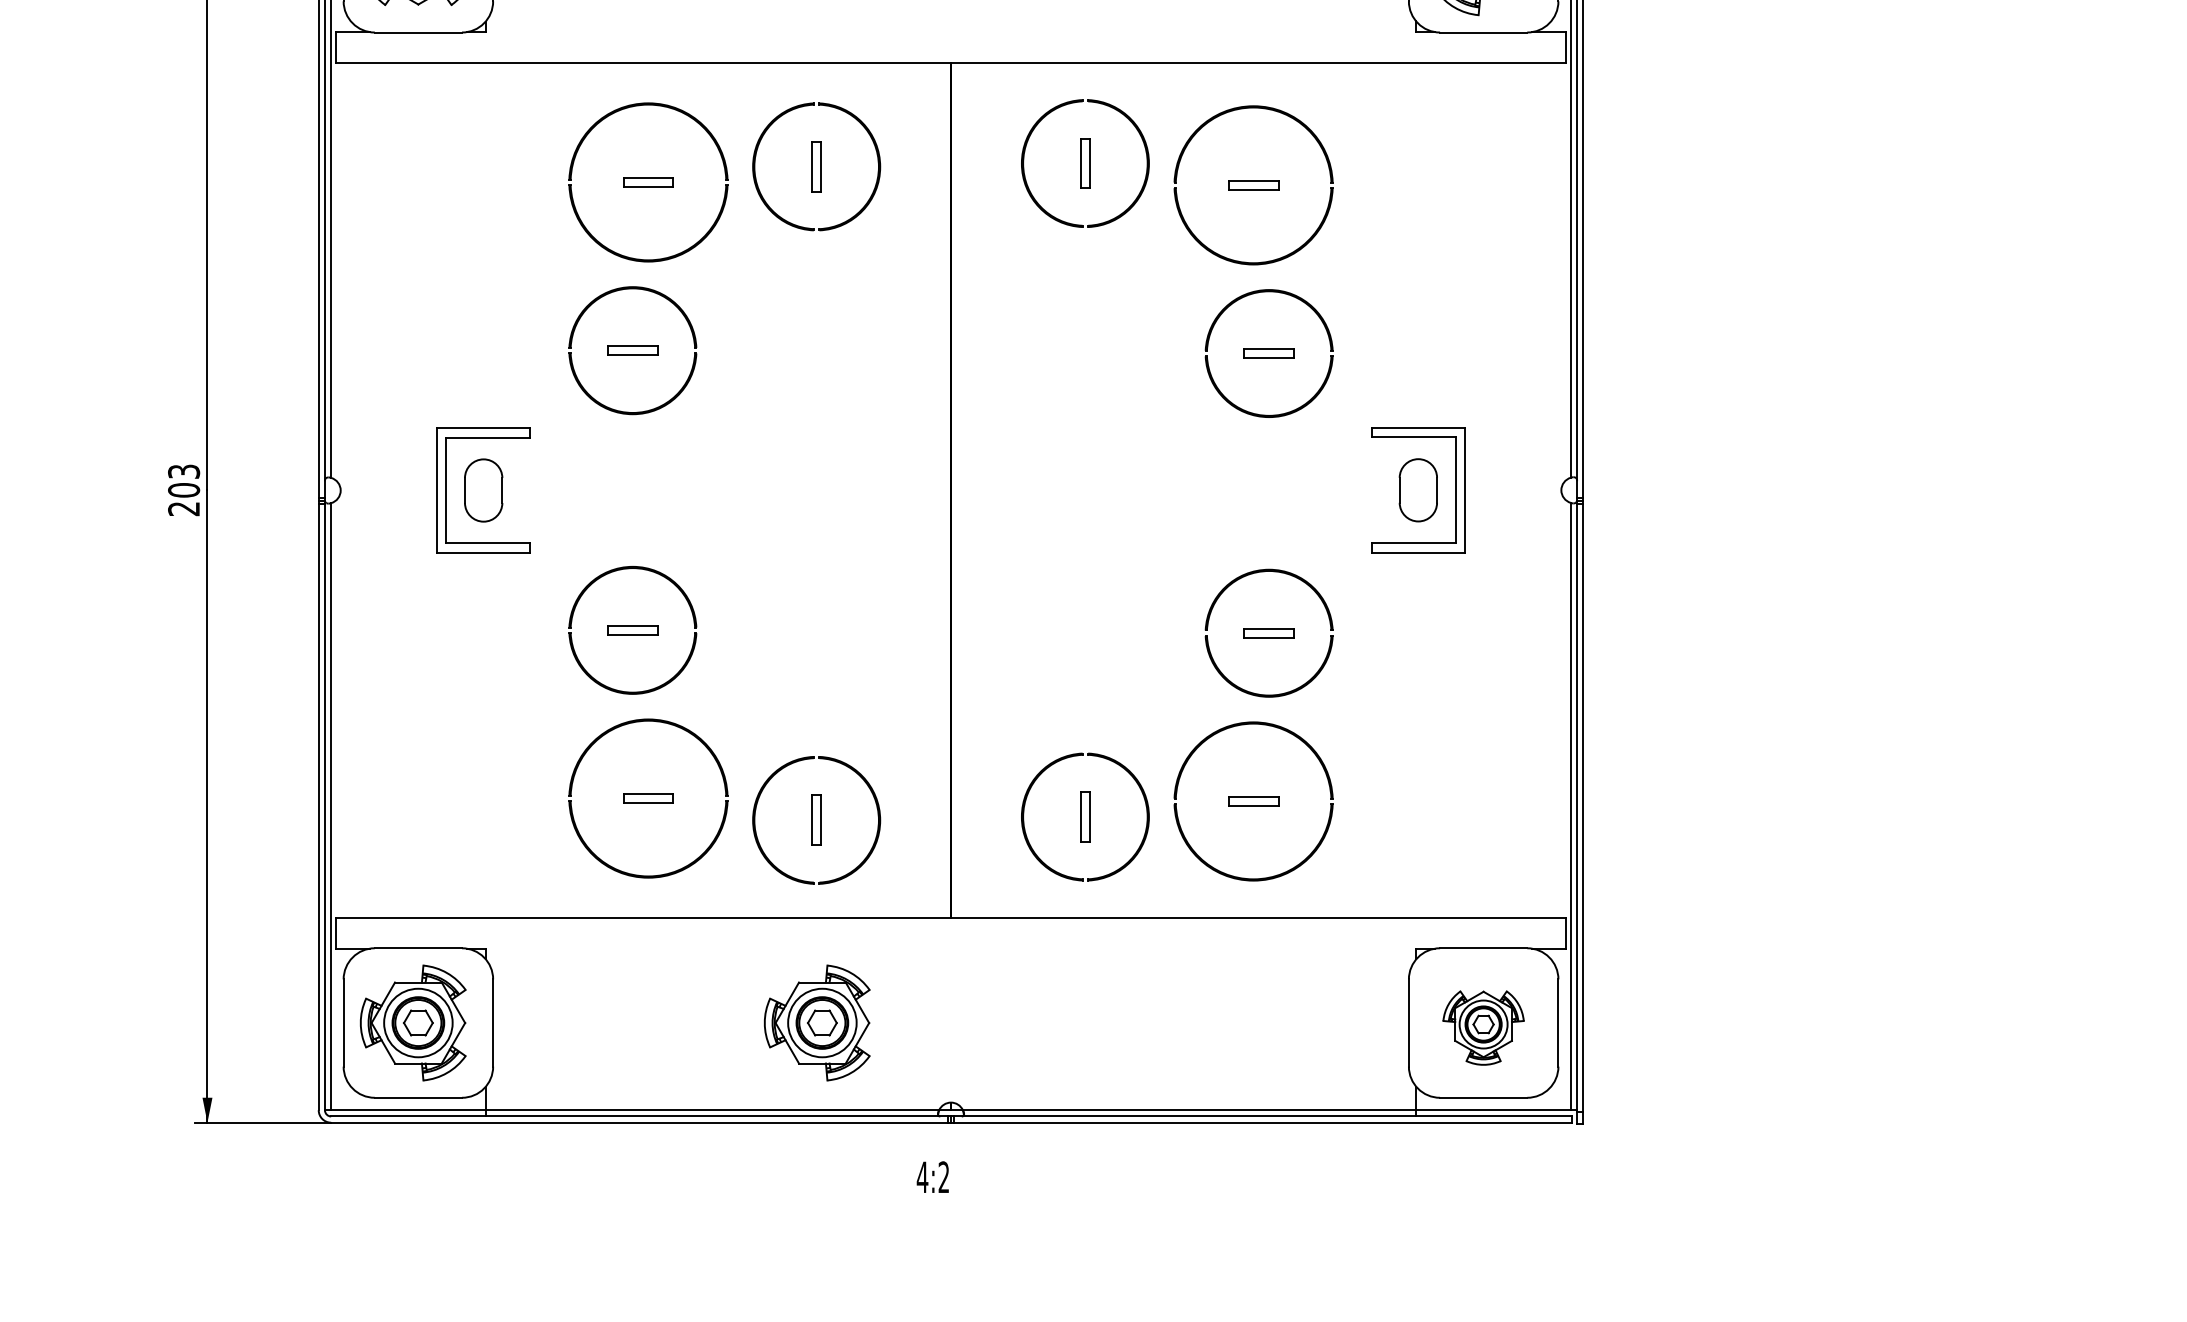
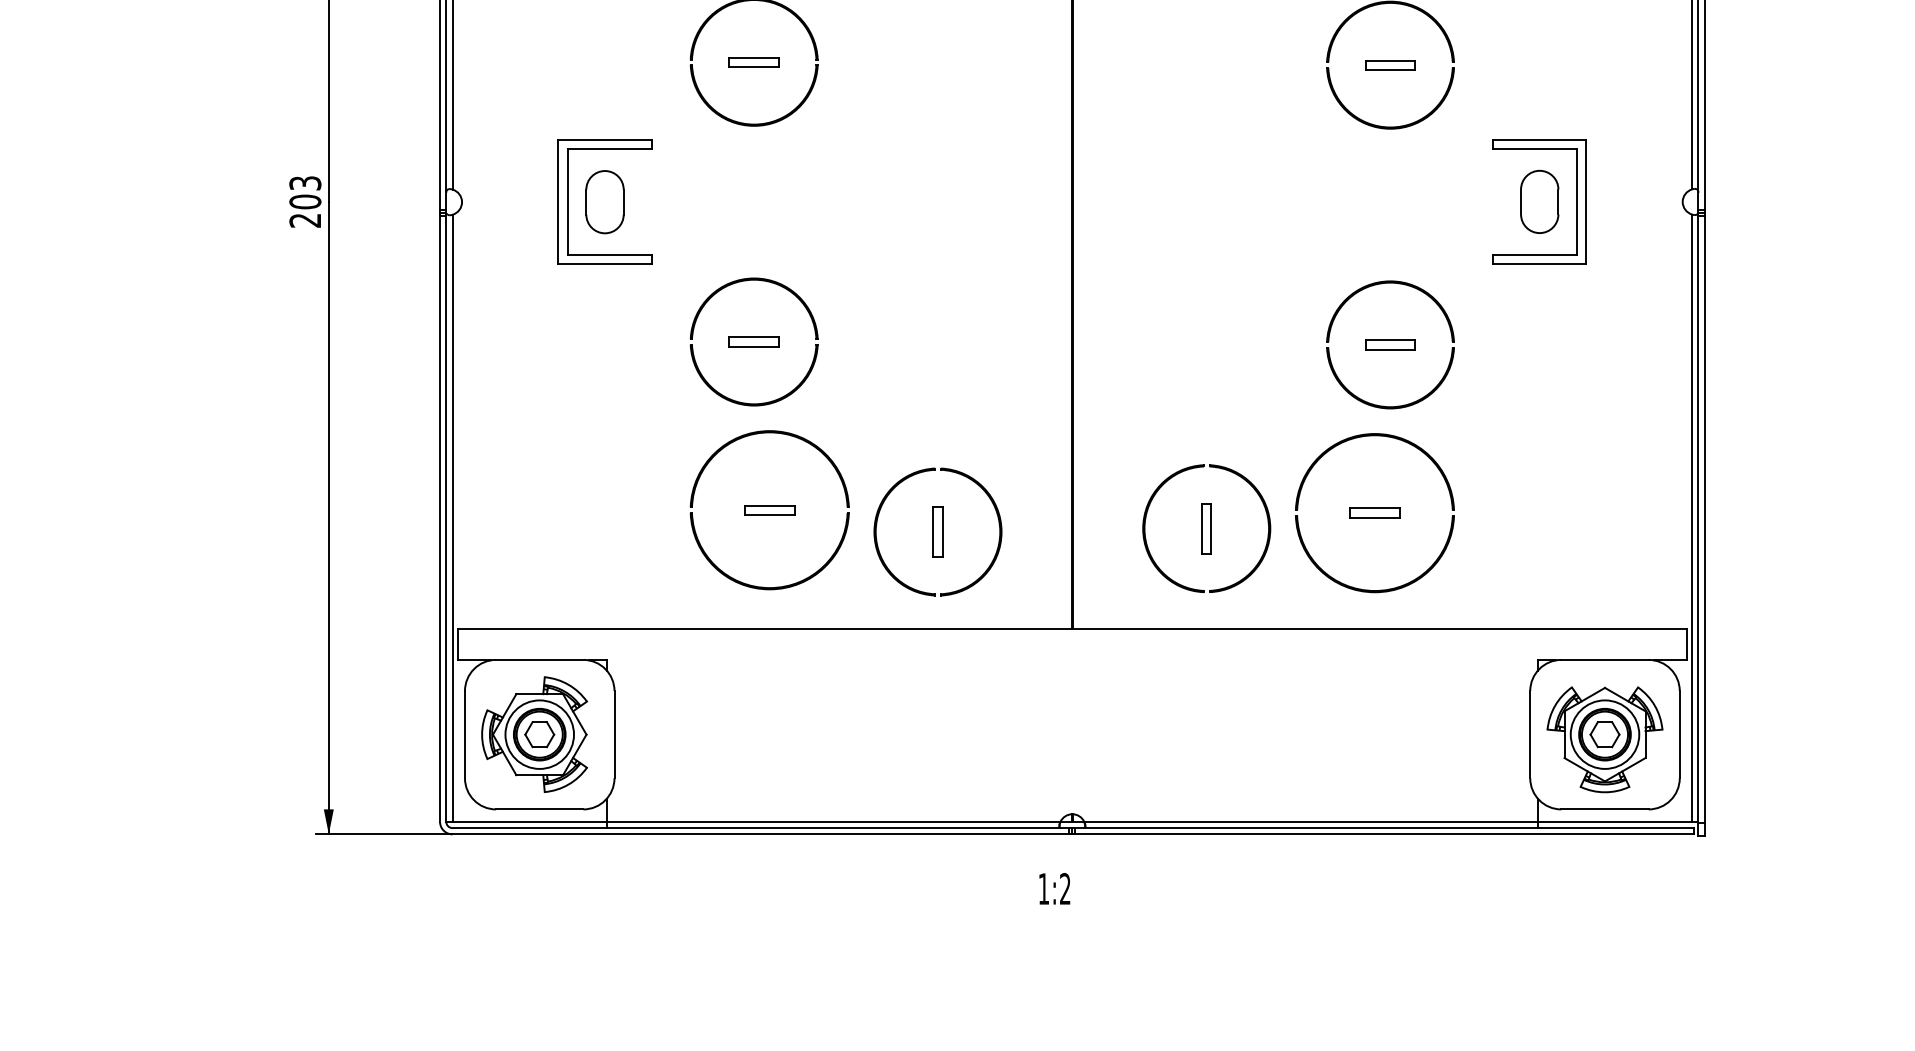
part: (816, 1022) -> (937, 734), removed
part: (1483, 1027) -> (1604, 739), size x1.43
text: (922, 1176) -> (1043, 888), 4:2 -> 1:2

